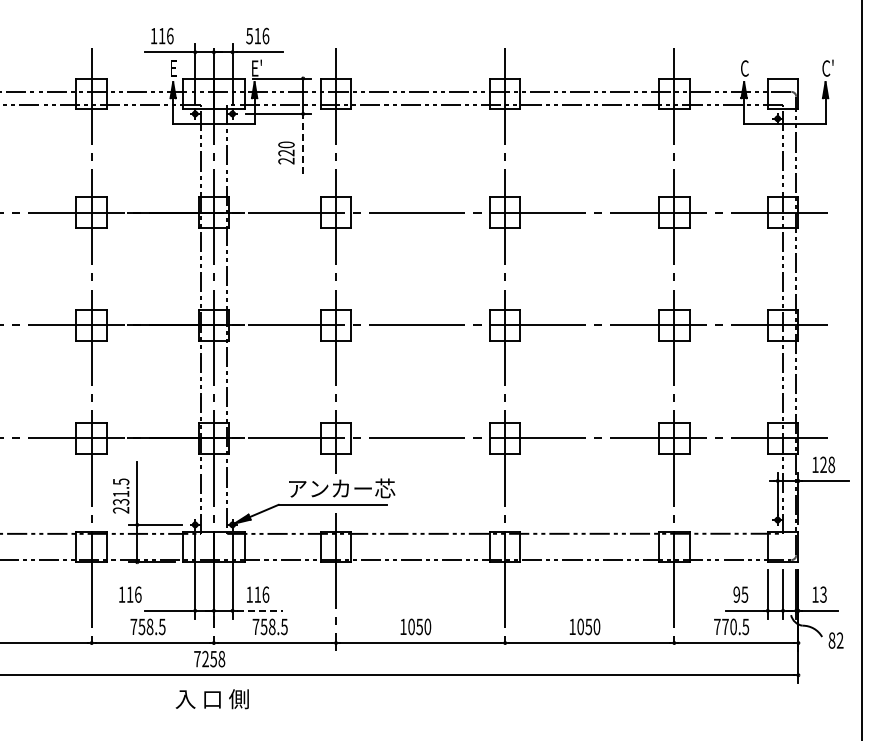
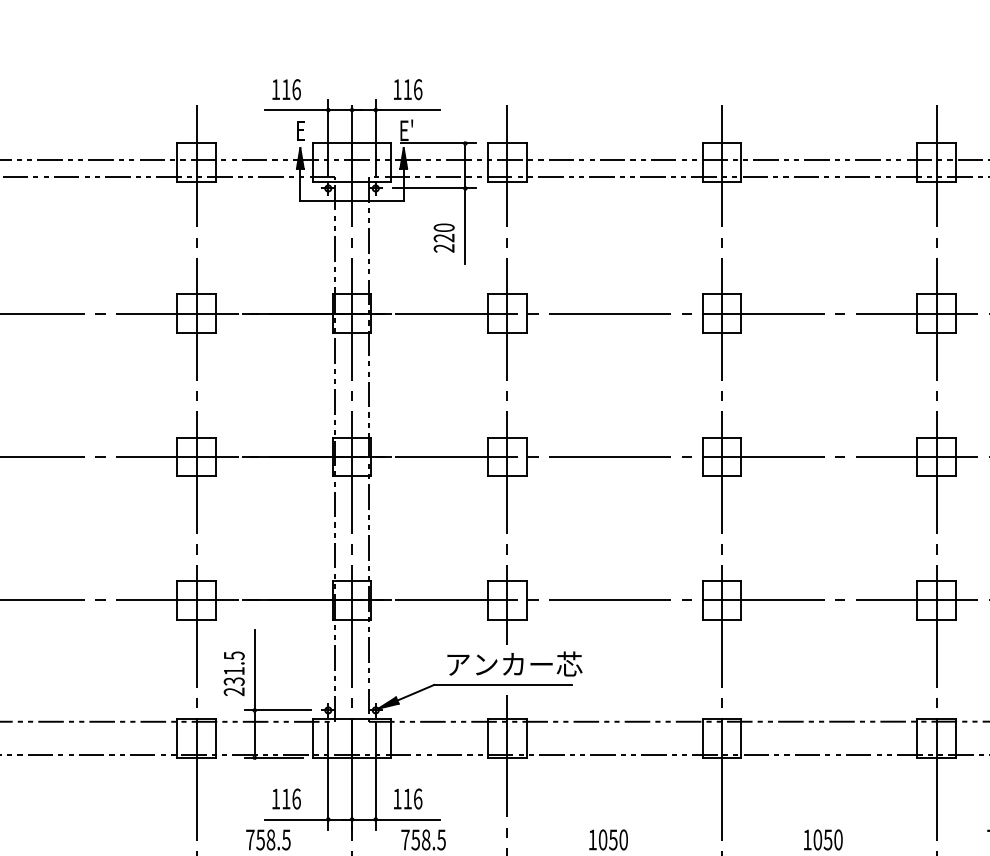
text: (249, 36) -> (397, 90), 516 -> 116
line: (303, 143) -> (465, 226), dashed -> solid
text: (130, 594) -> (286, 798), moved
line: (260, 610) -> (411, 819), dashed -> solid

